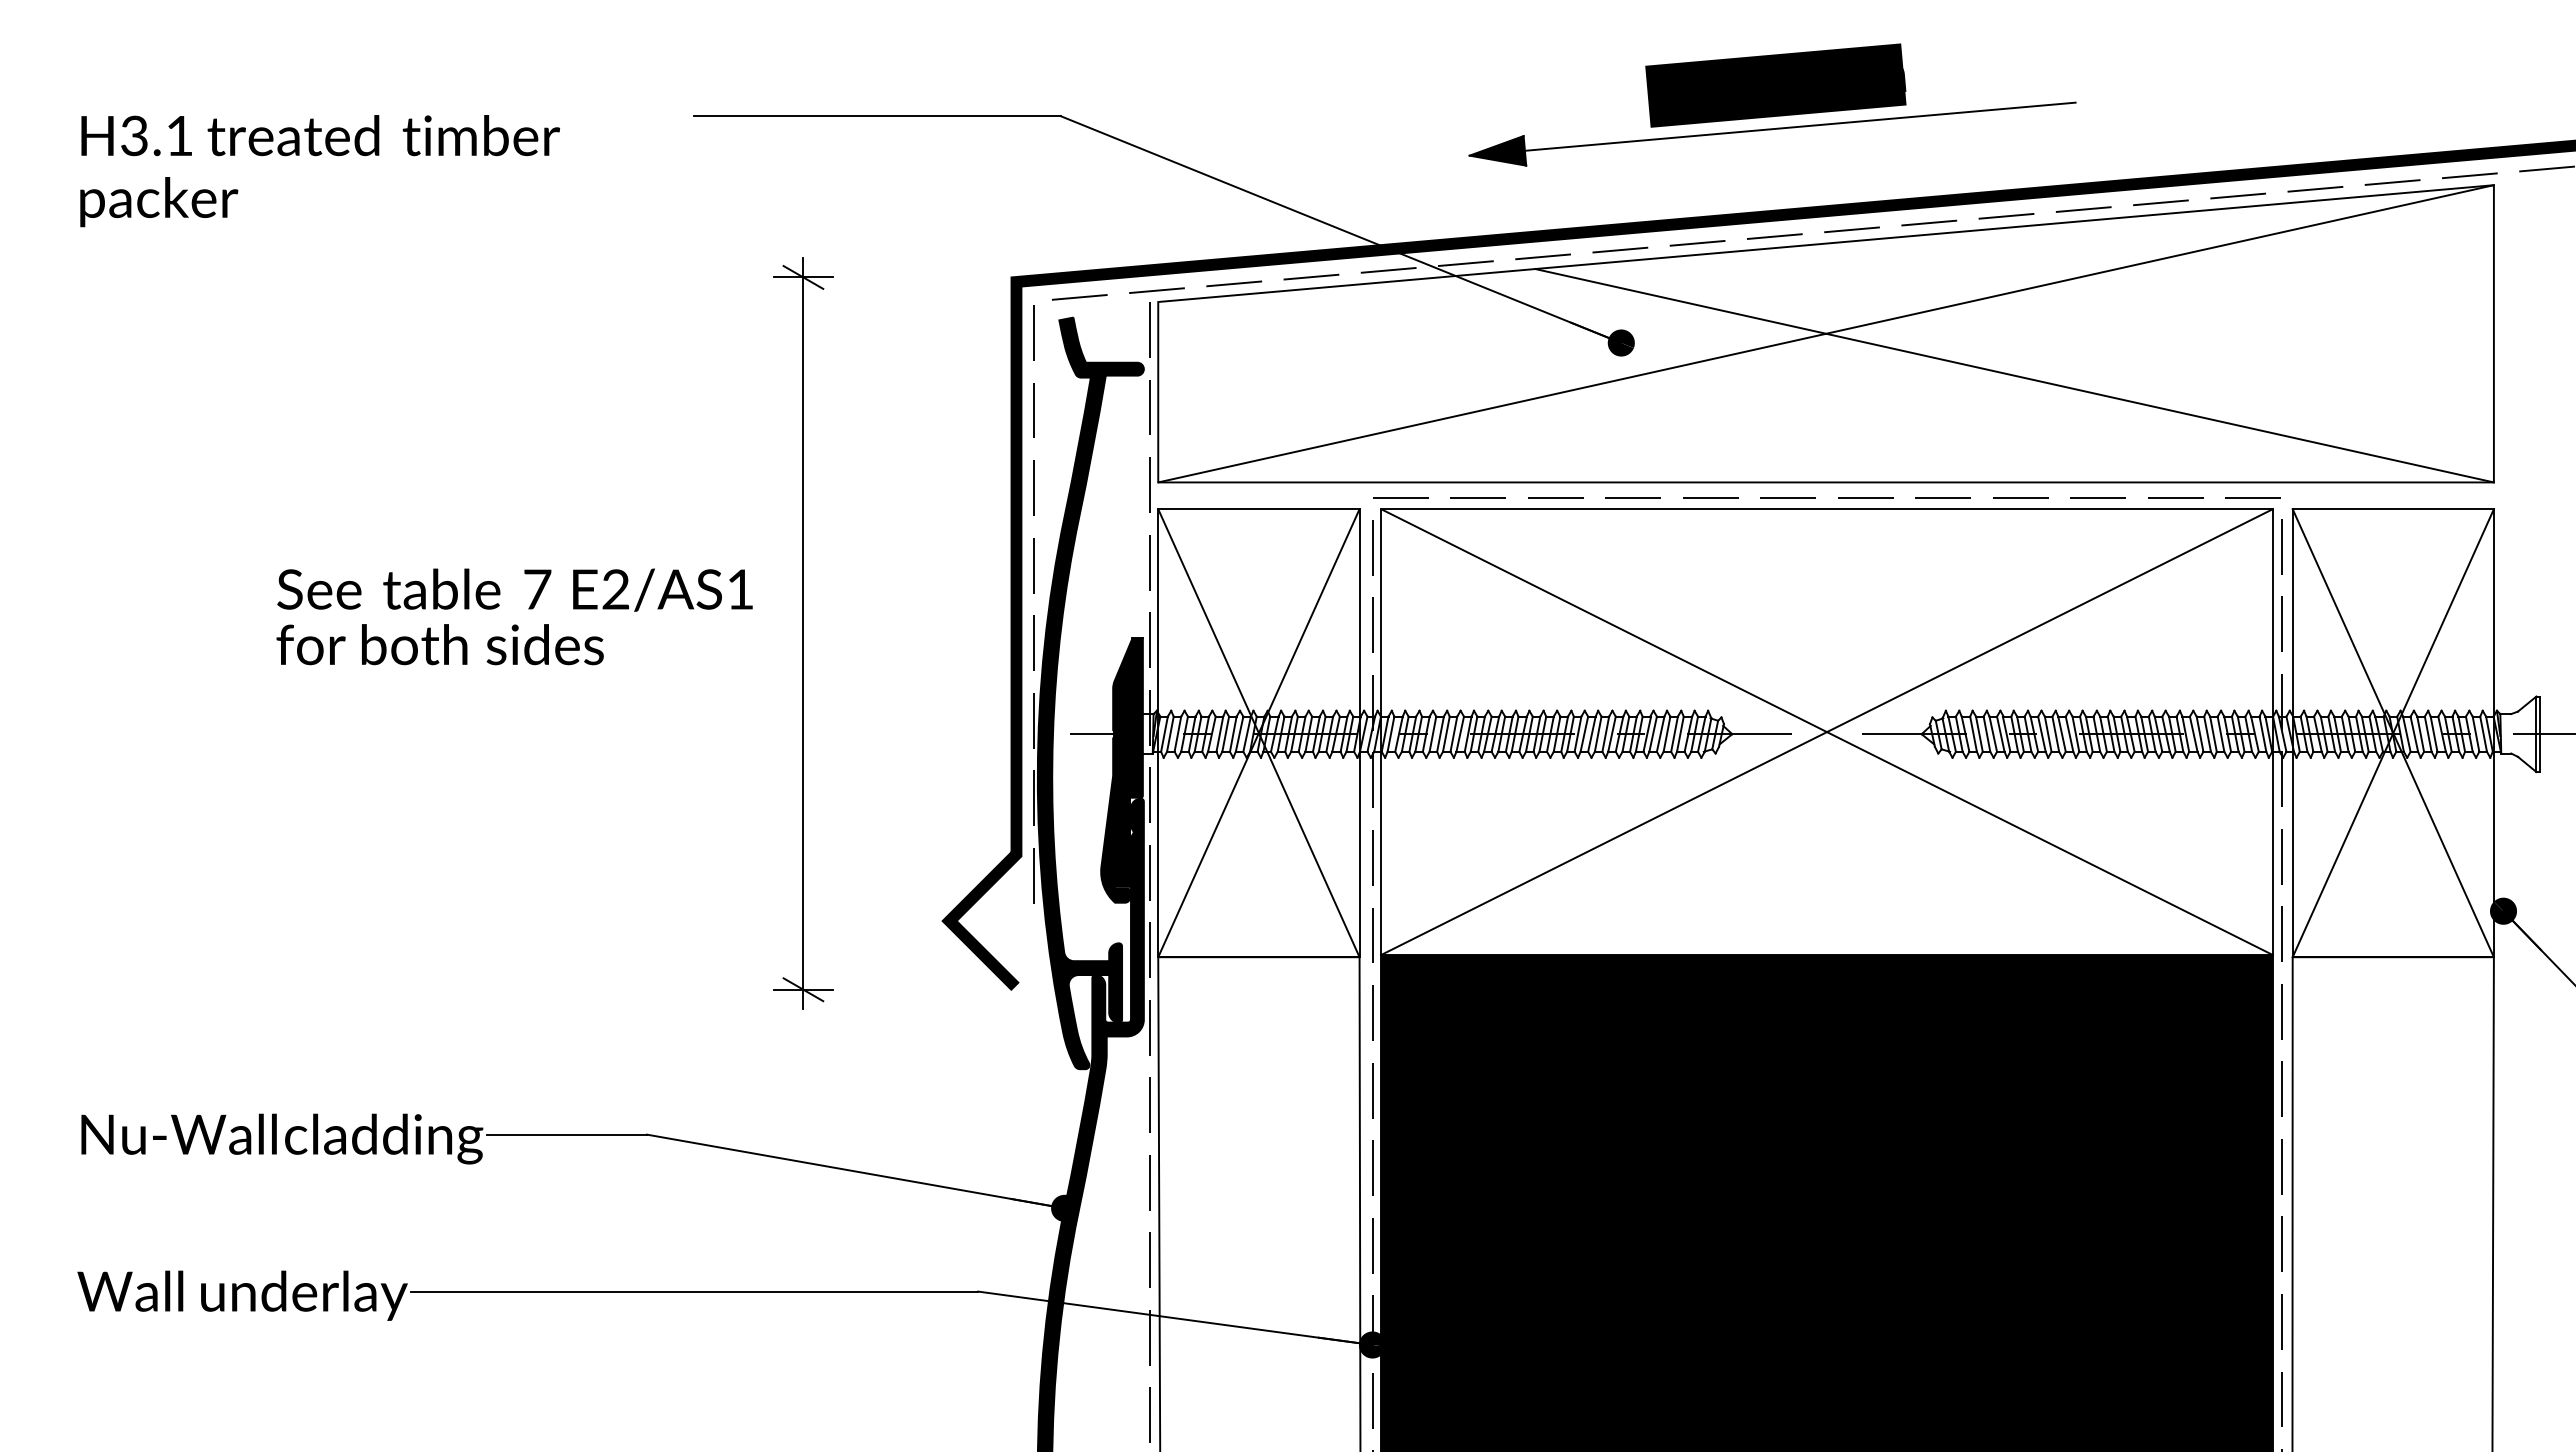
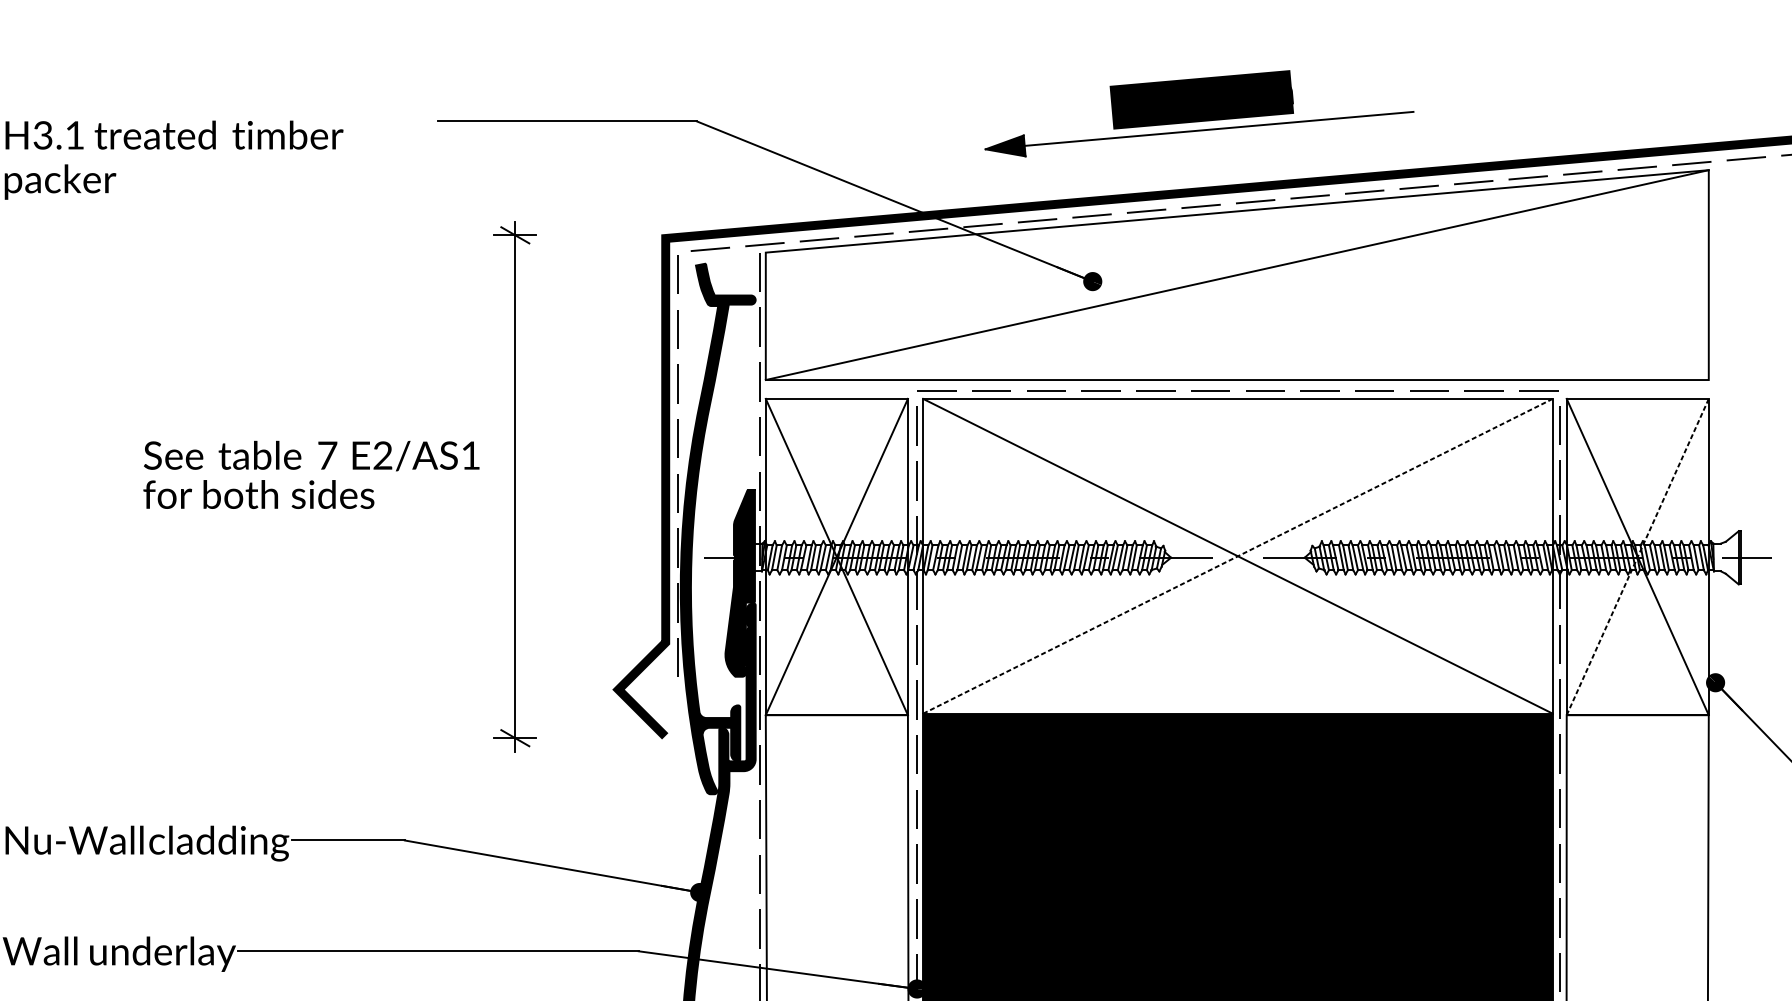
line: (2014, 375) -> (1370, 304), removed
line: (1827, 731) -> (1238, 555), solid -> dashed
line: (2393, 733) -> (1637, 557), solid -> dashed

